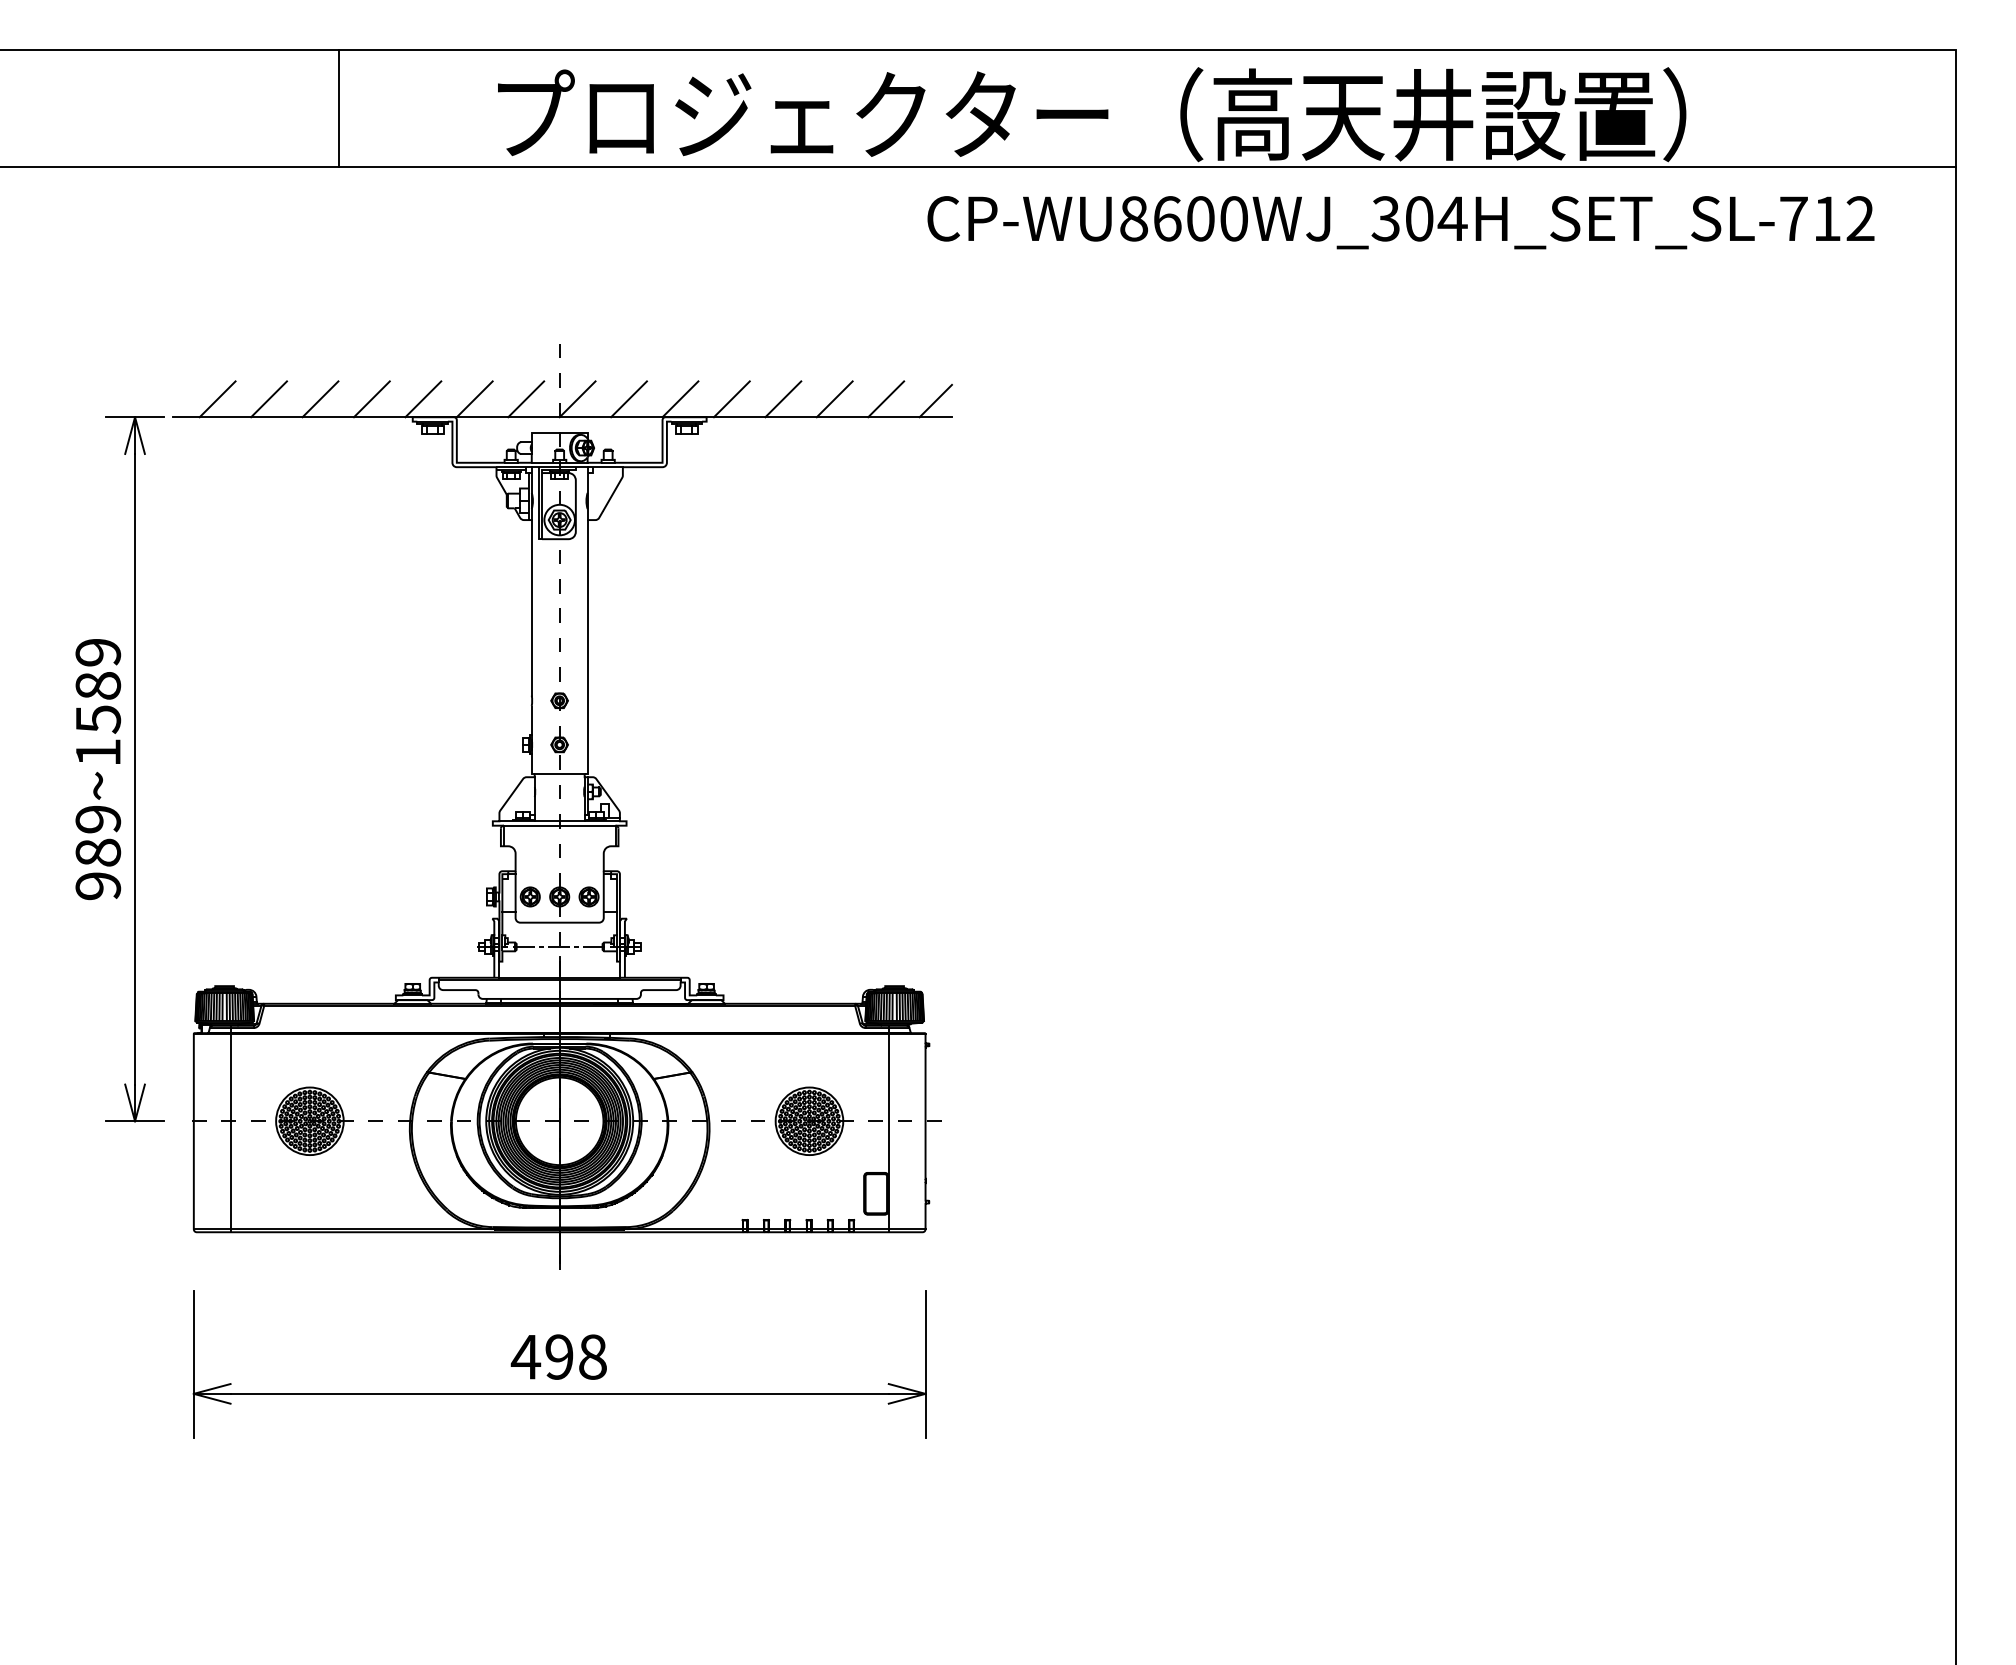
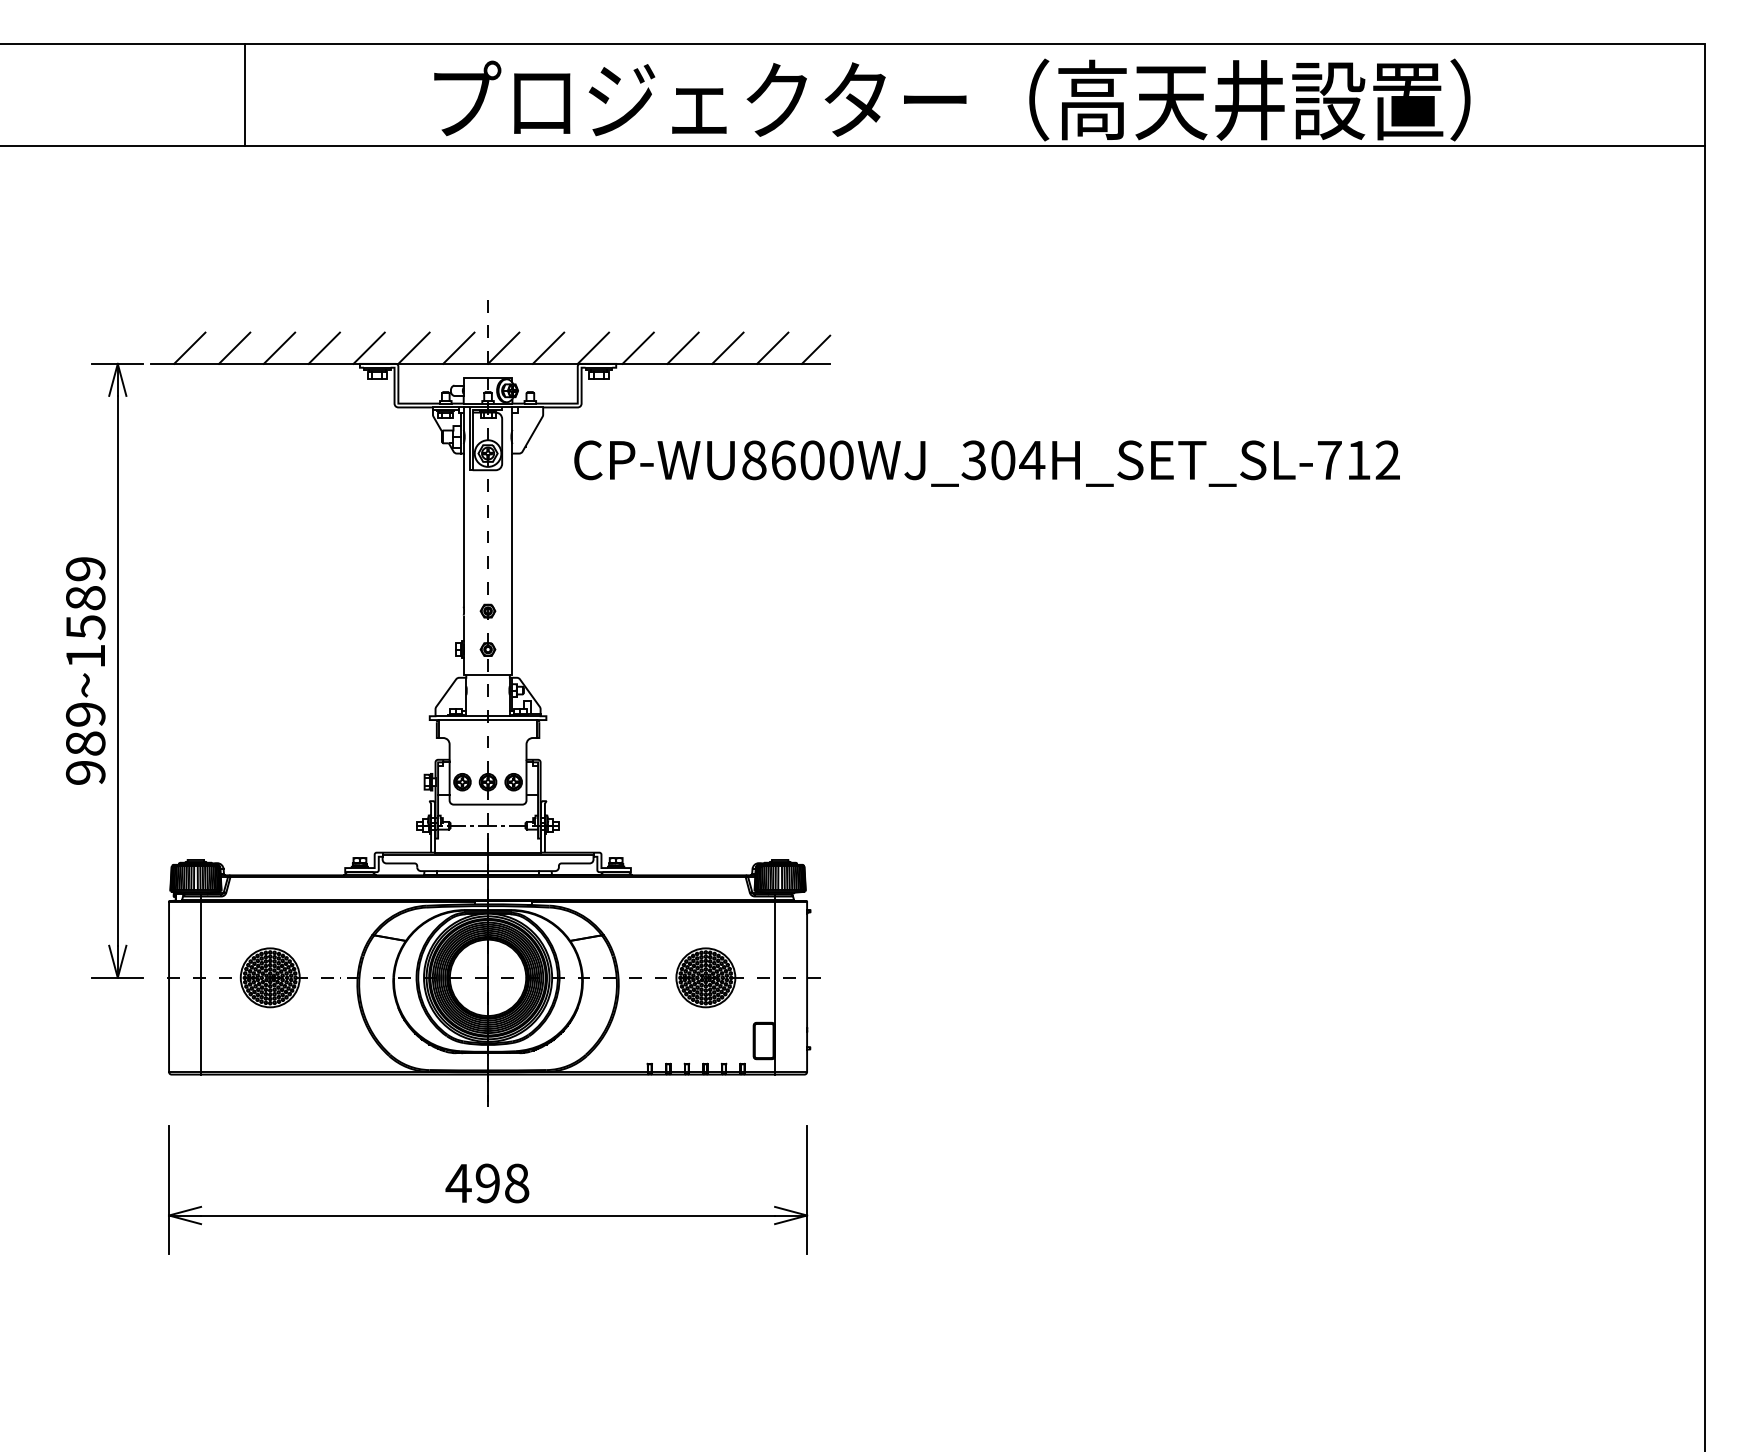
line: (339, 108) -> (245, 94), moved
text: (1400, 222) -> (986, 463), moved

